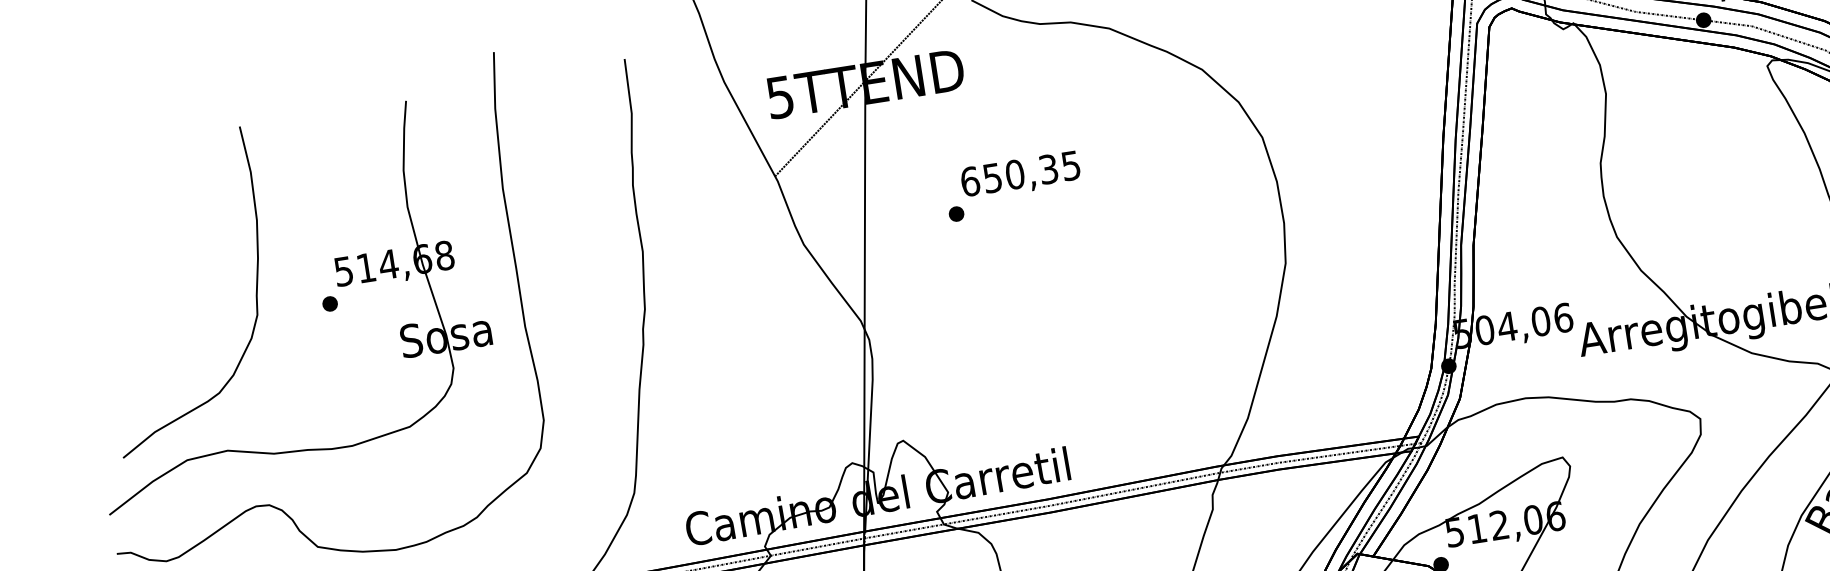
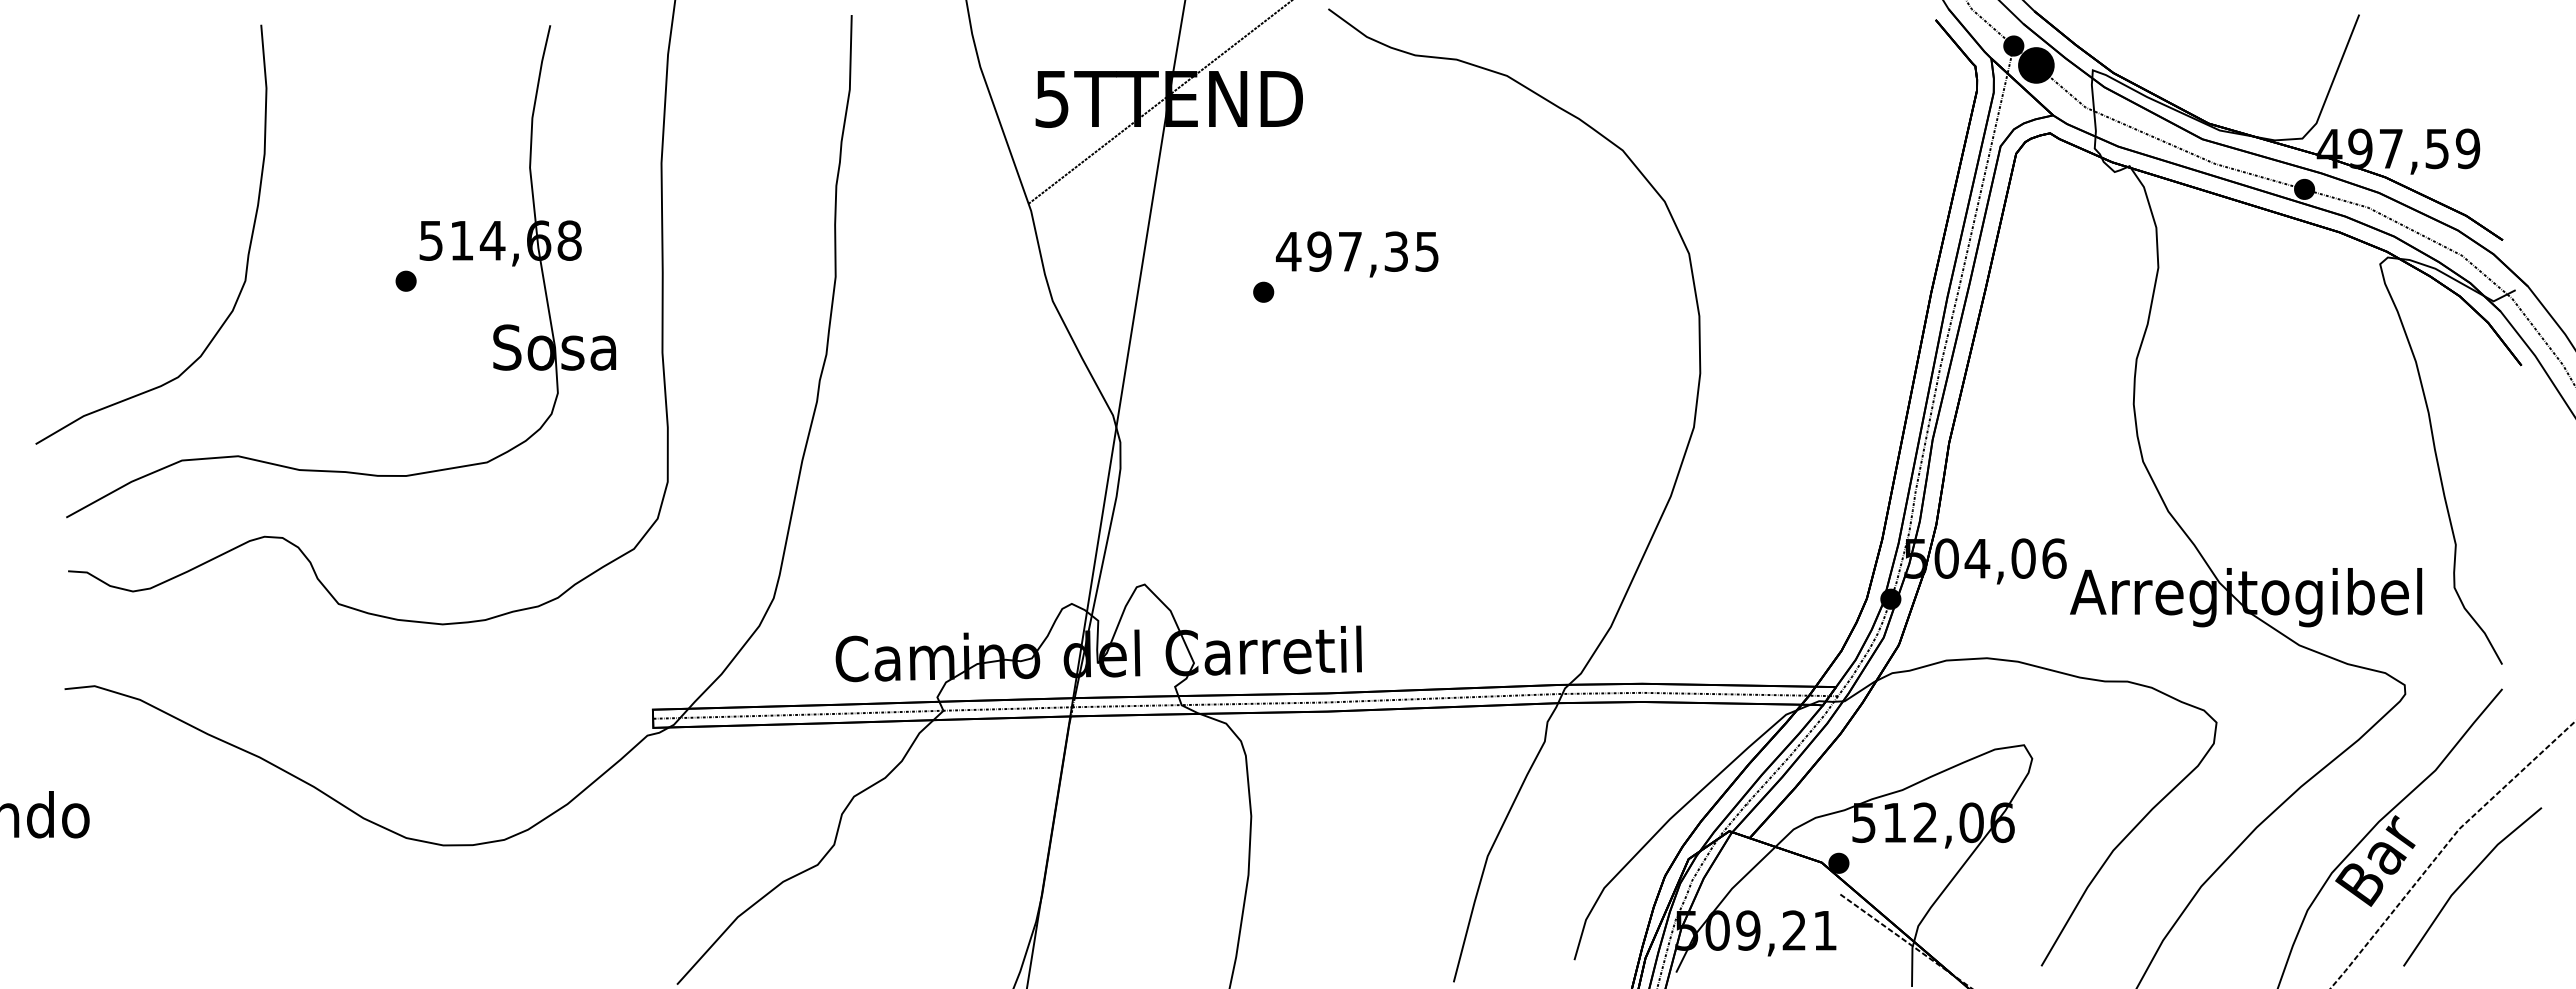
text: (991, 178) -> (1318, 251), 650,35 -> 497,35
curve: (255, 294) -> (247, 253), moved

